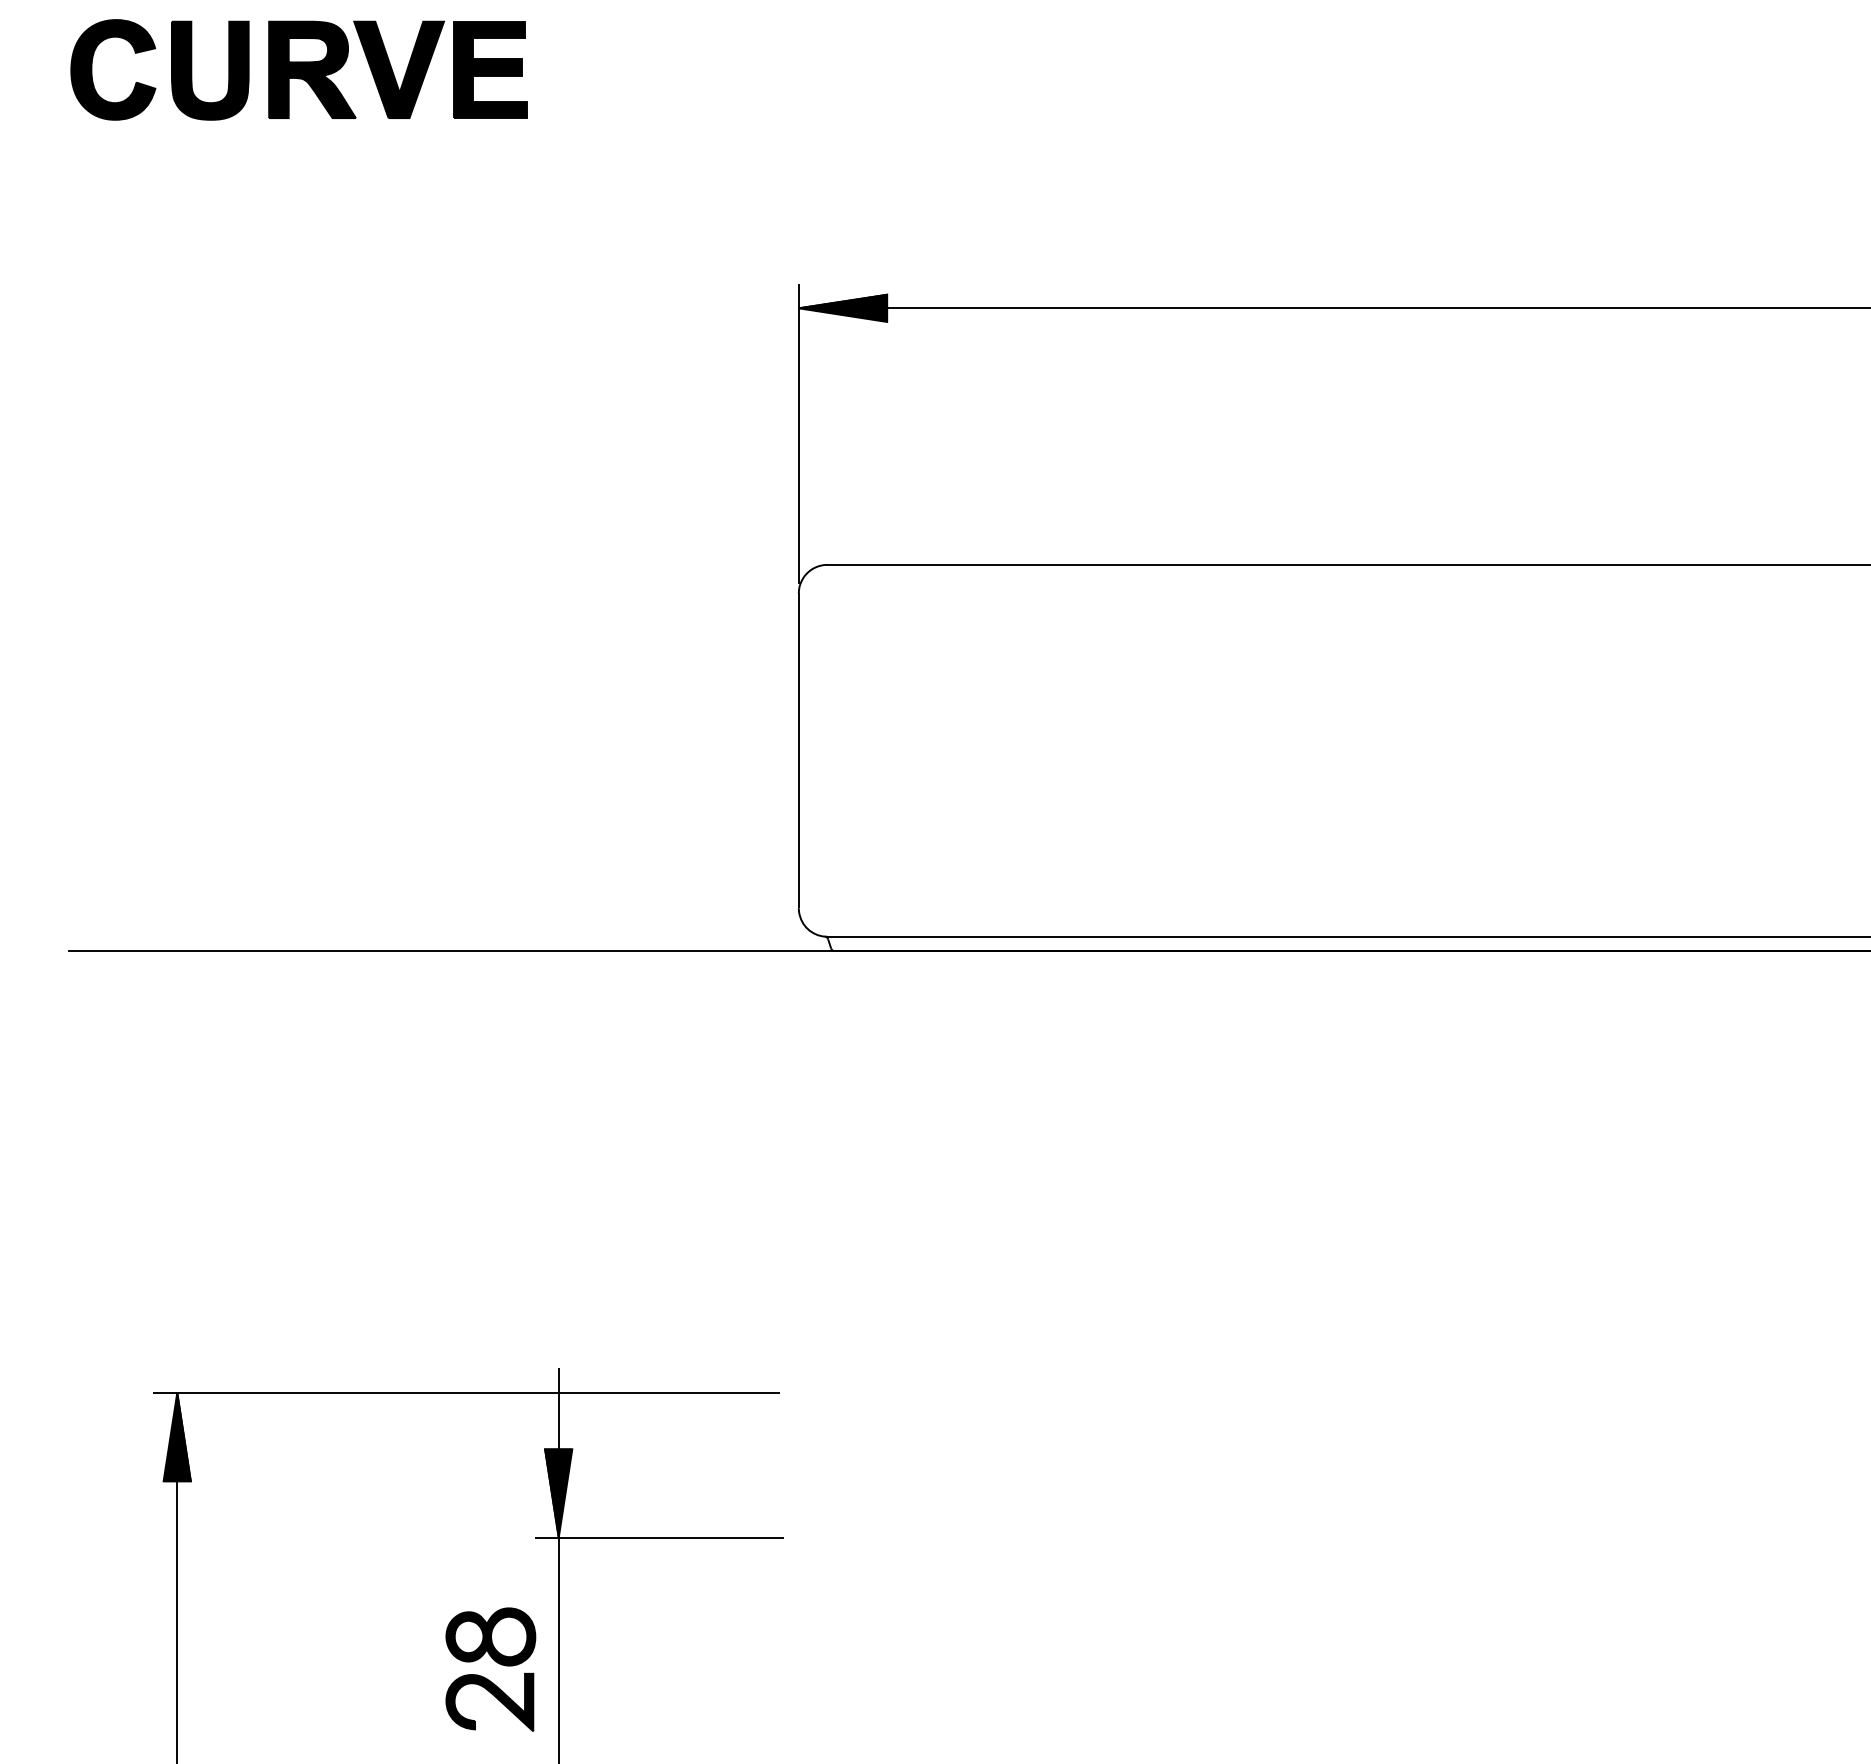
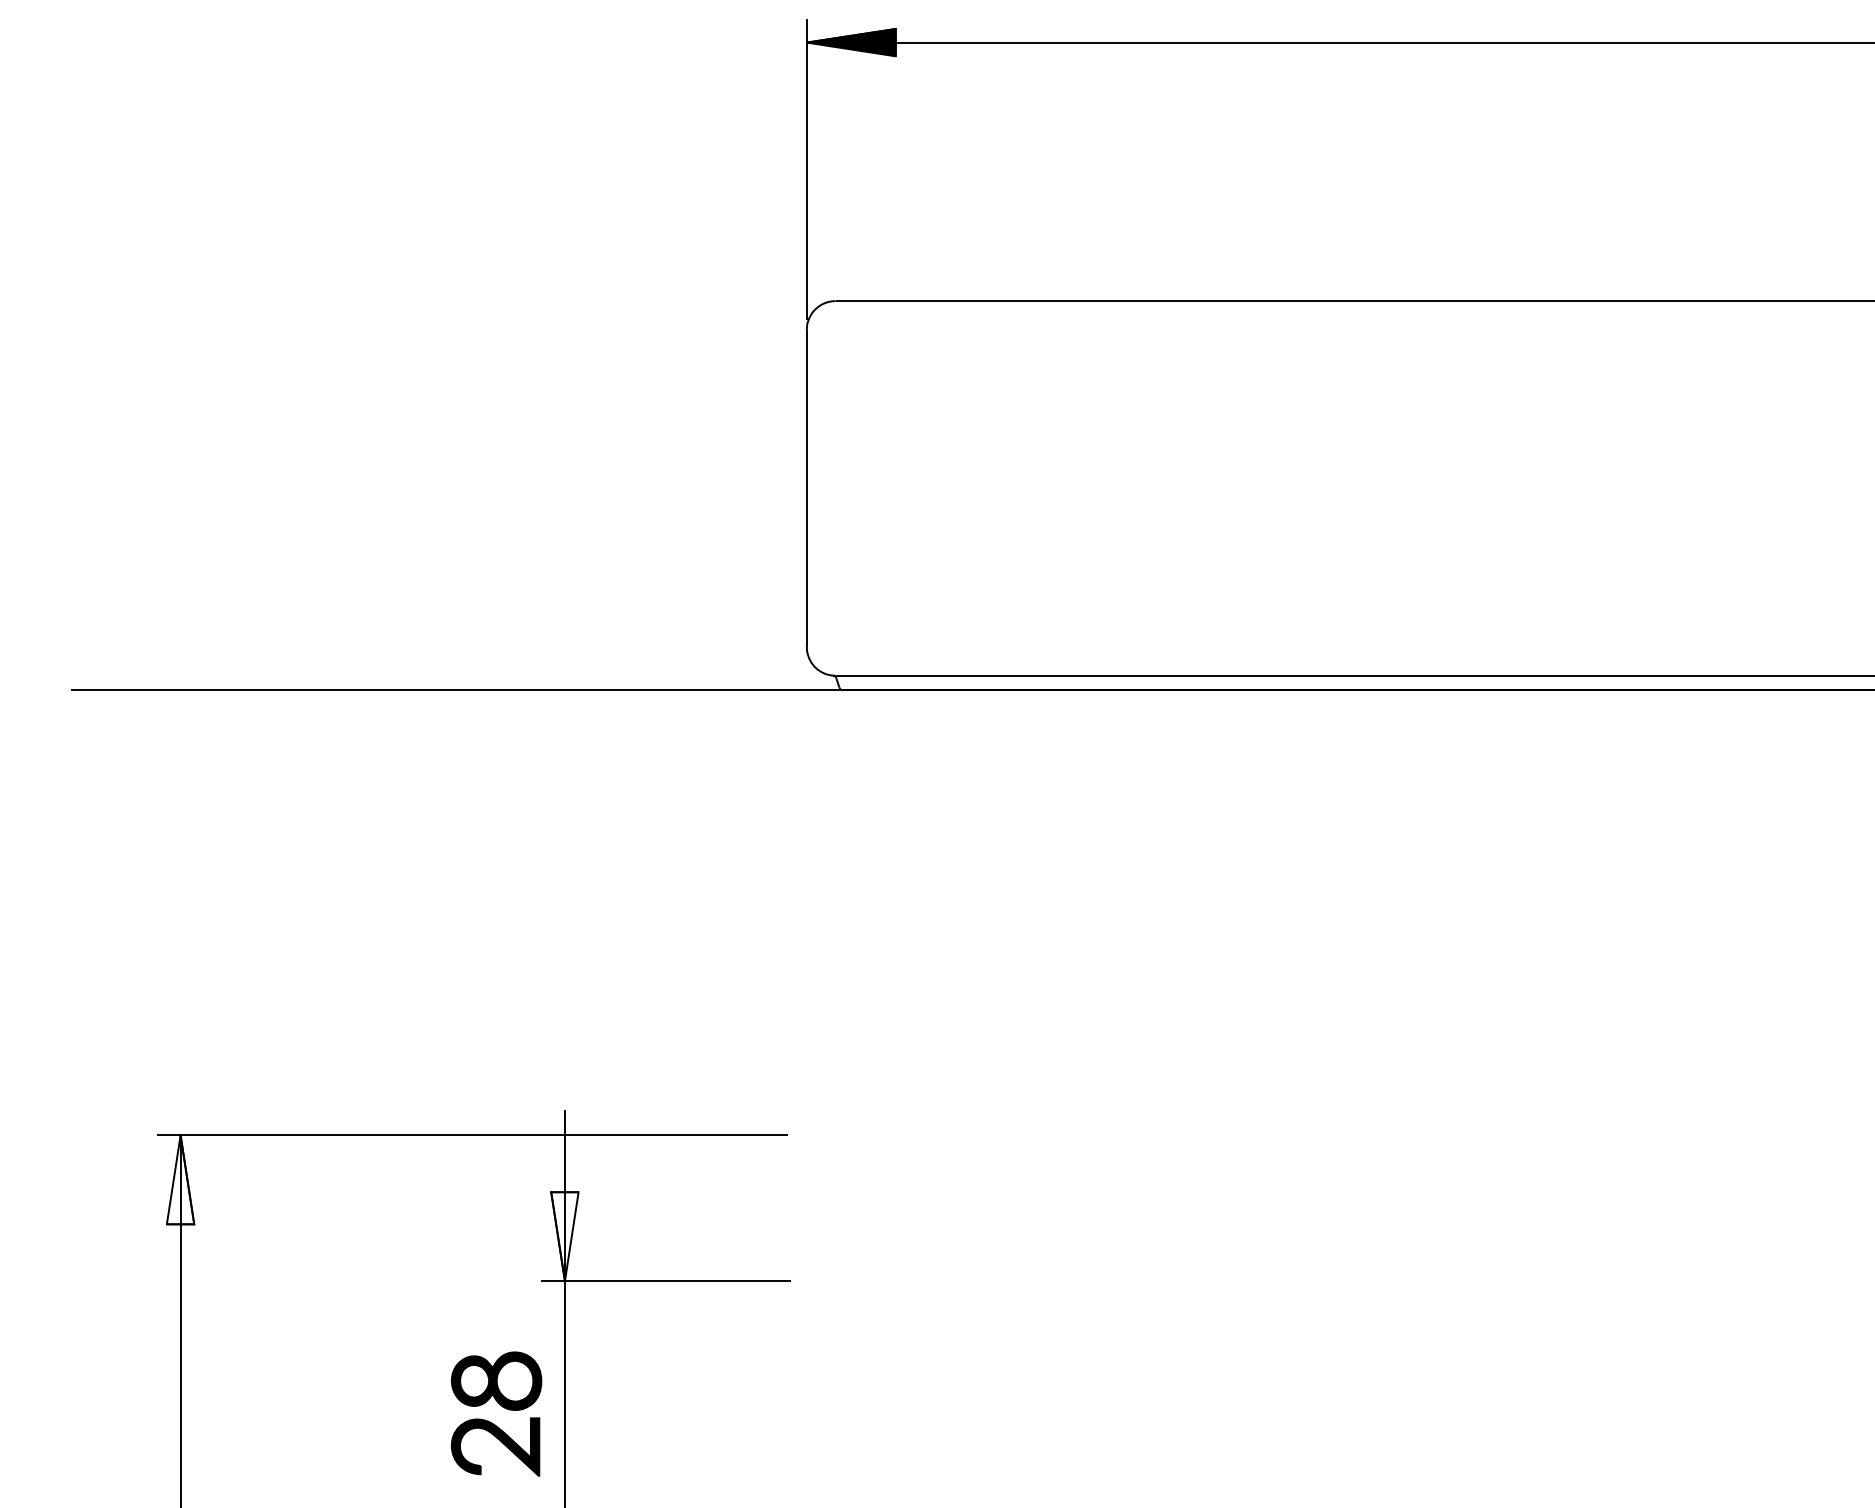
fill: (176, 1436) -> (179, 1179), removed
fill: (558, 1493) -> (564, 1236), removed

